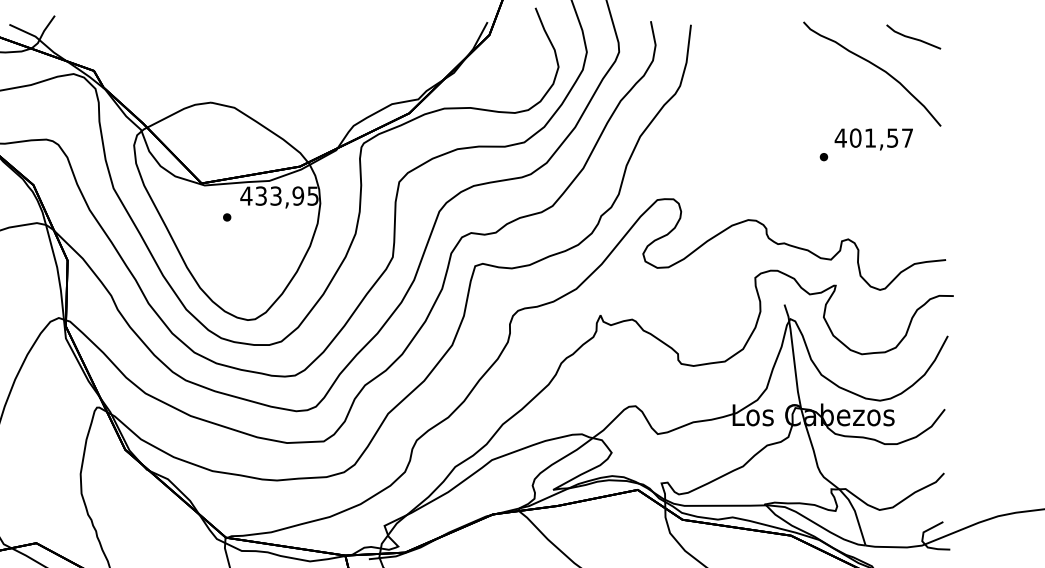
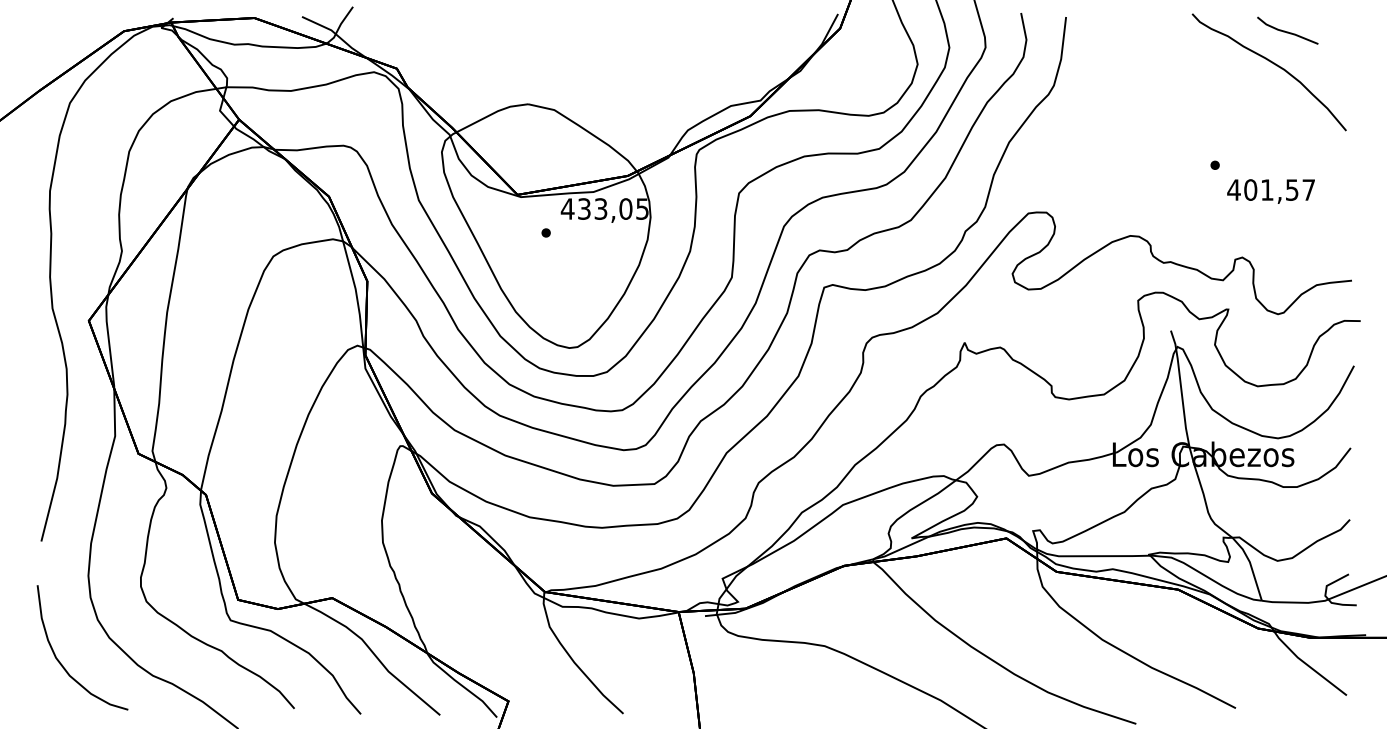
line: (913, 37) -> (1287, 31), moved
text: (873, 139) -> (1270, 191), moved
text: (297, 195) -> (625, 208), 433,95 -> 433,05

